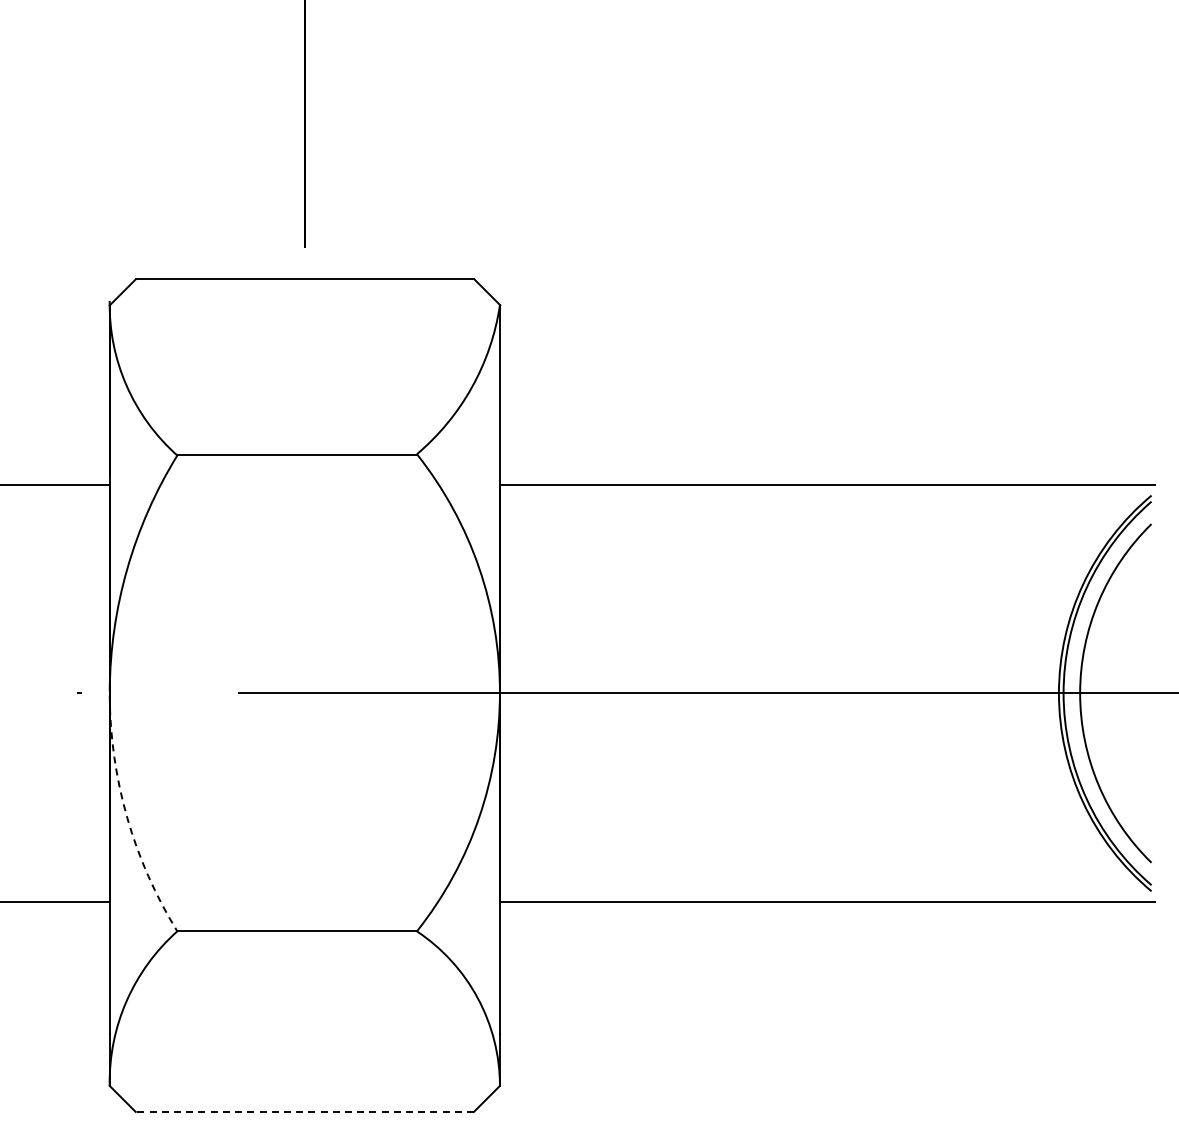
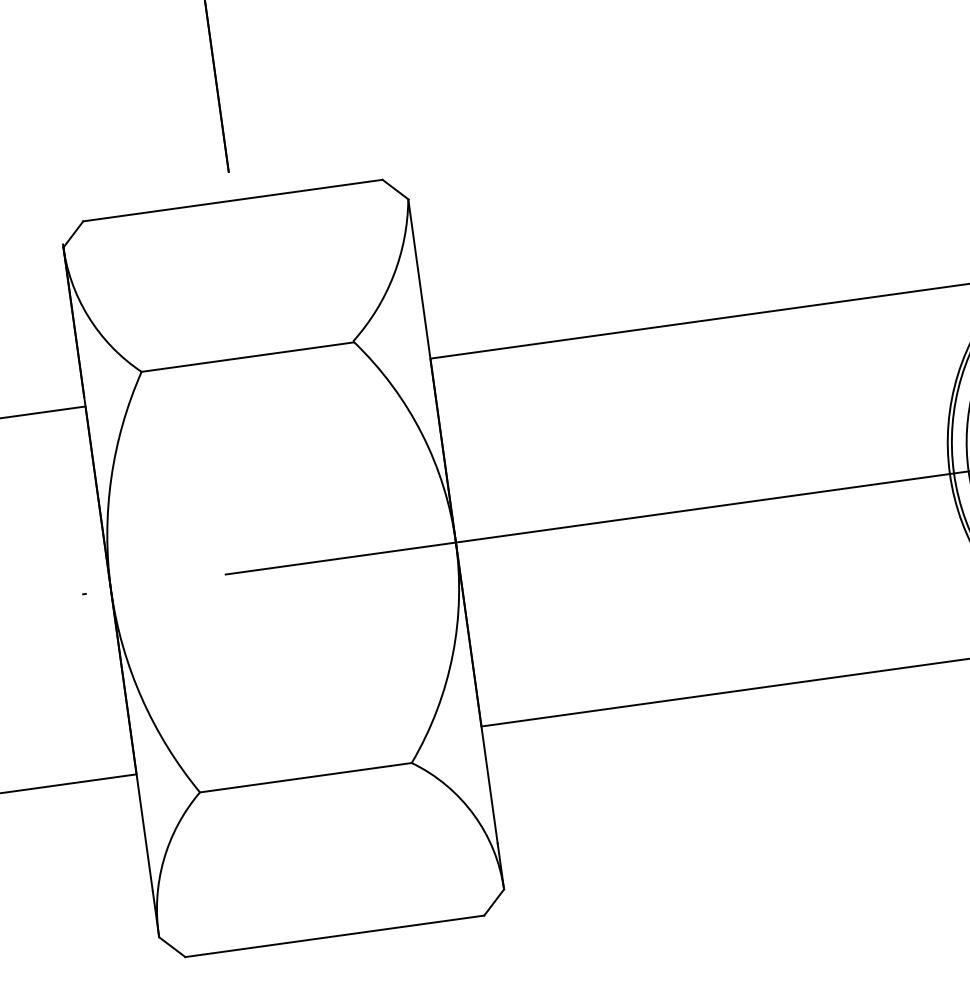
arc: (127, 818) -> (142, 698), dashed -> solid
line: (304, 1111) -> (334, 936), dashed -> solid

